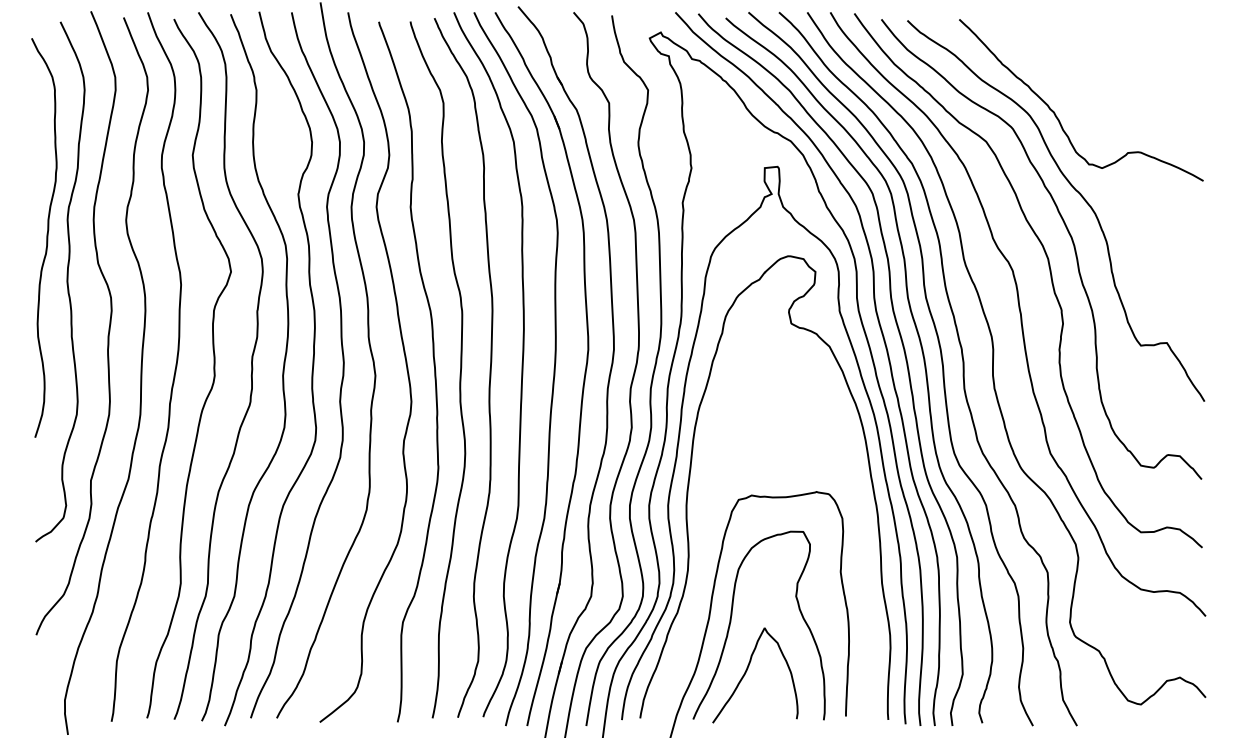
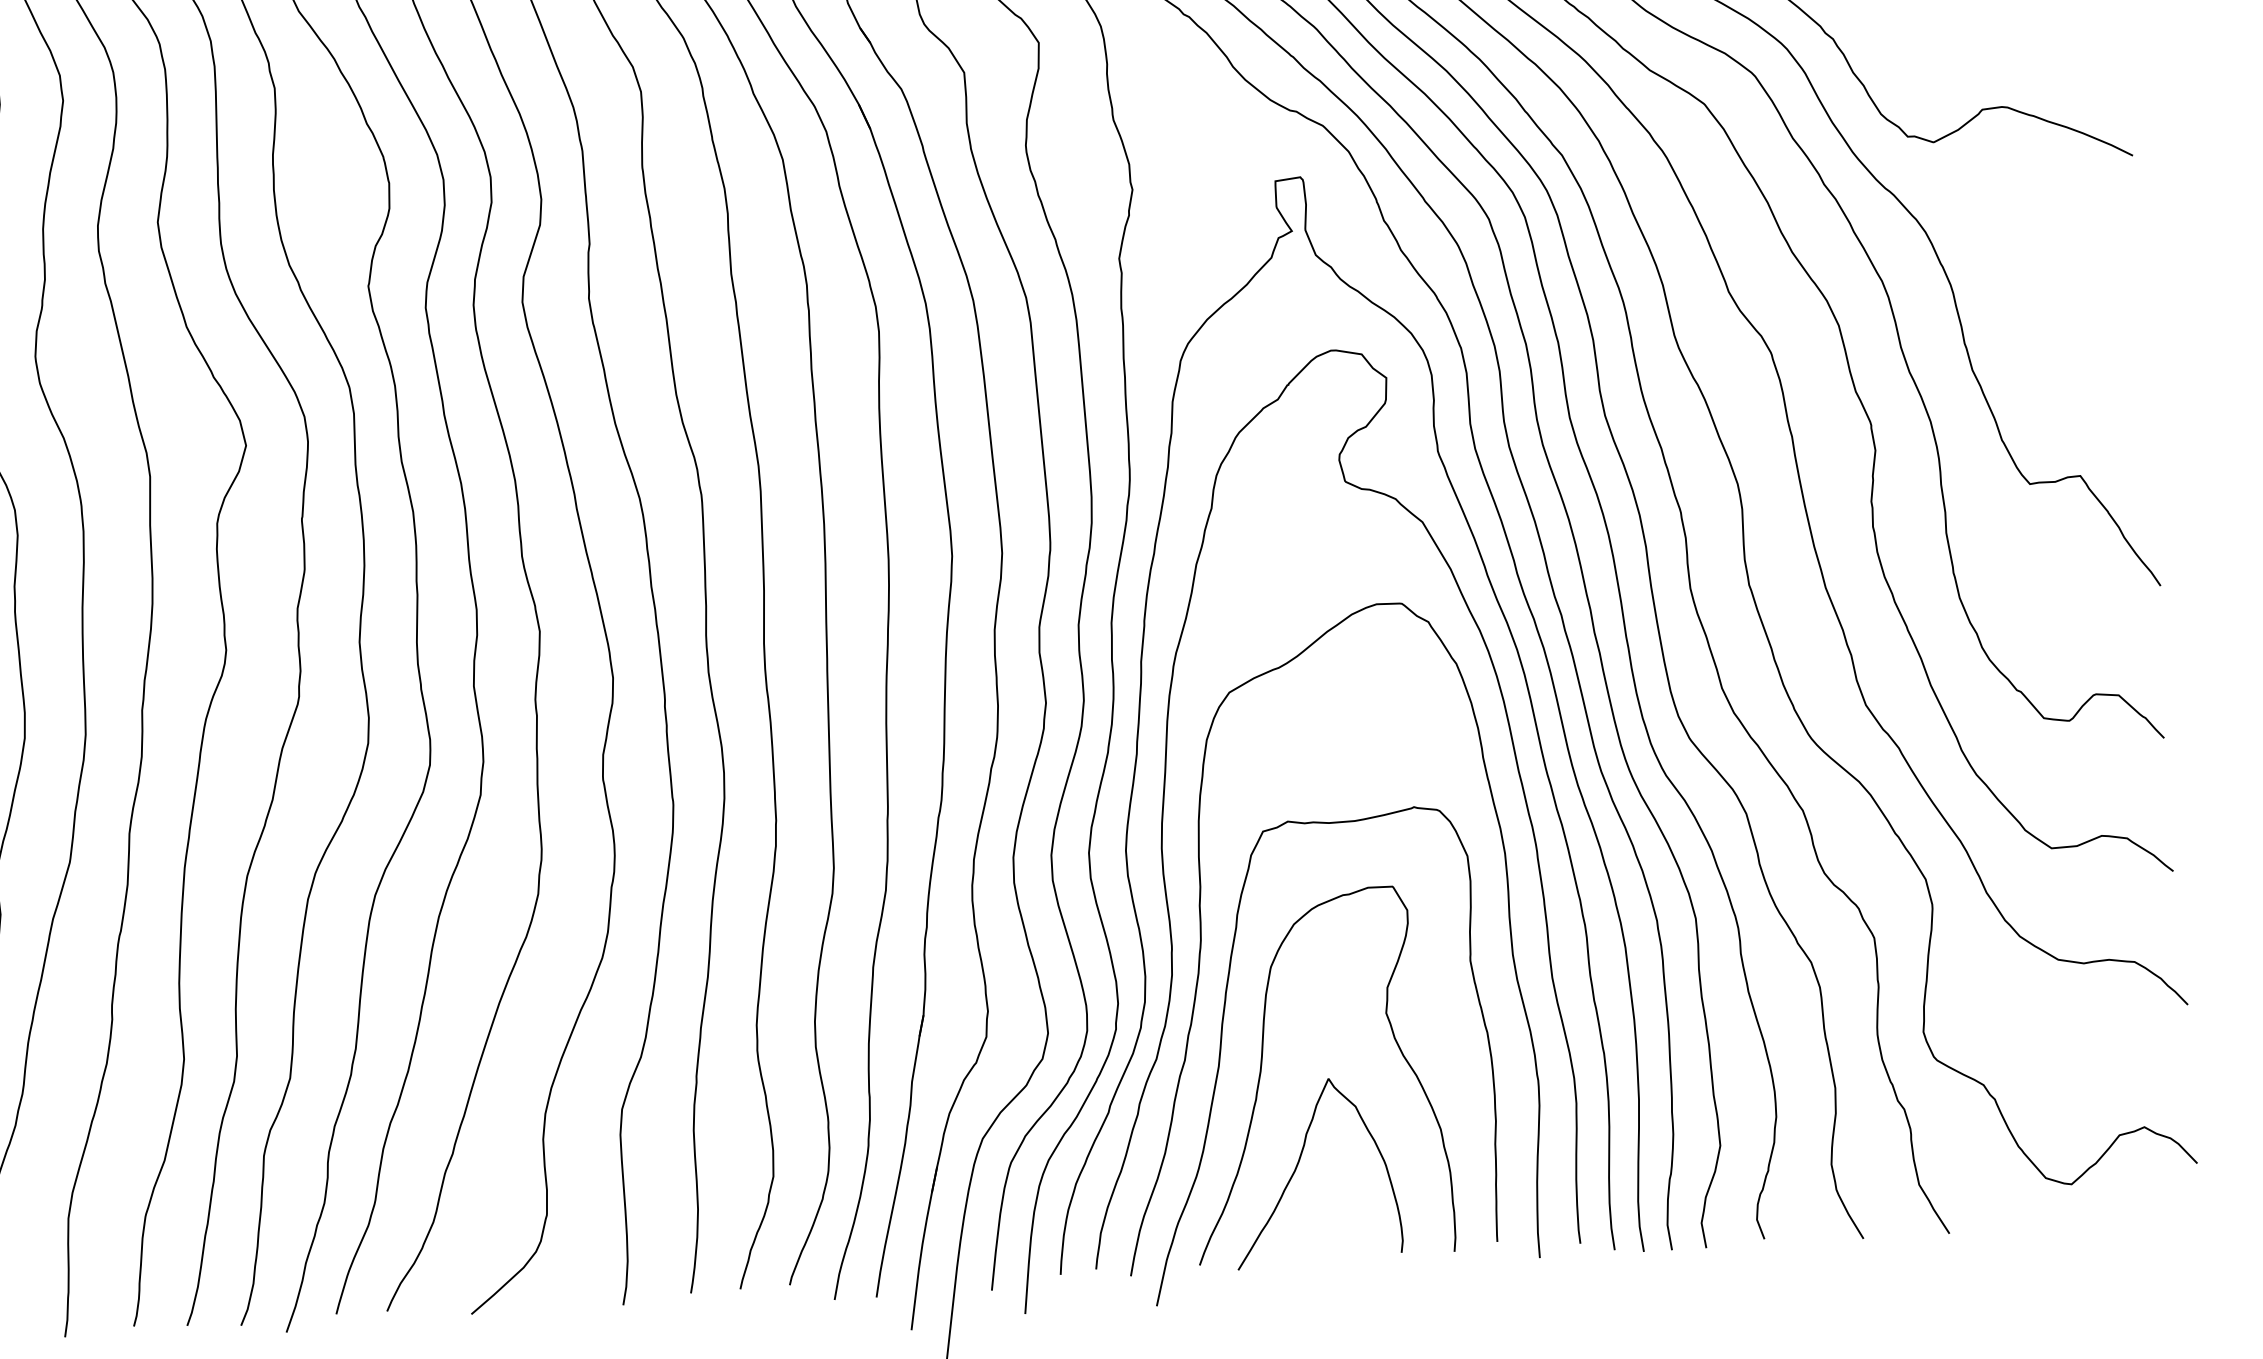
curve: (704, 555) -> (1202, 944), added

